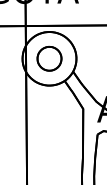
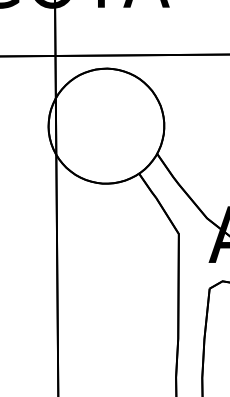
part: (49, 58) -> (106, 125), removed

